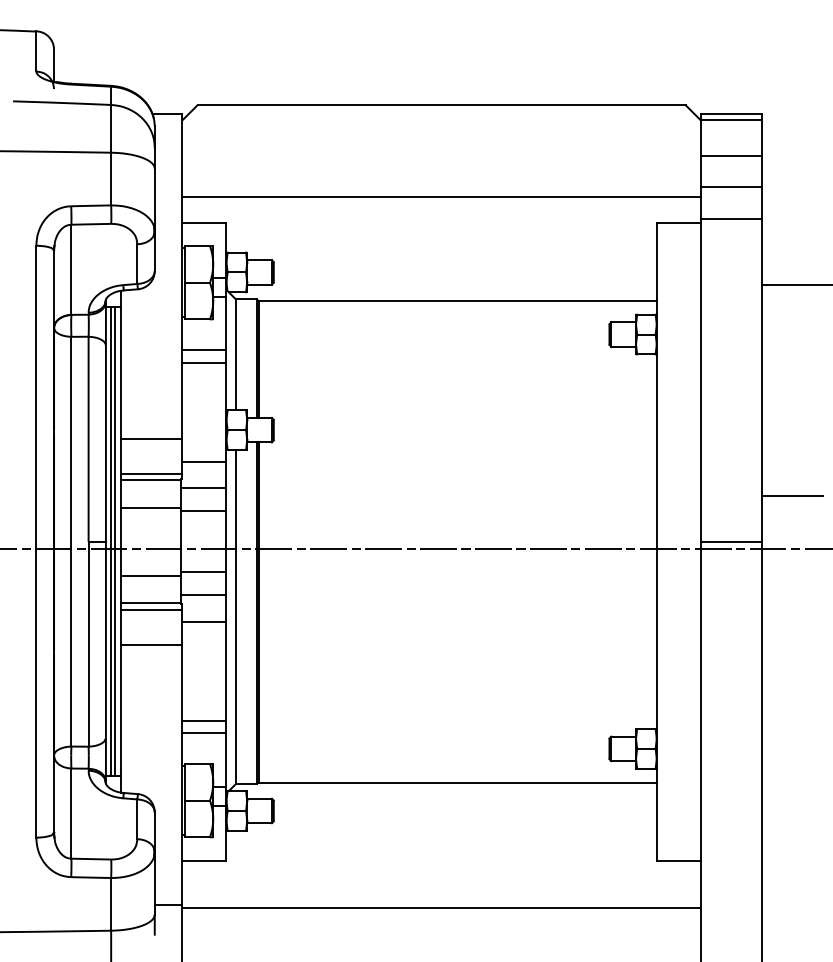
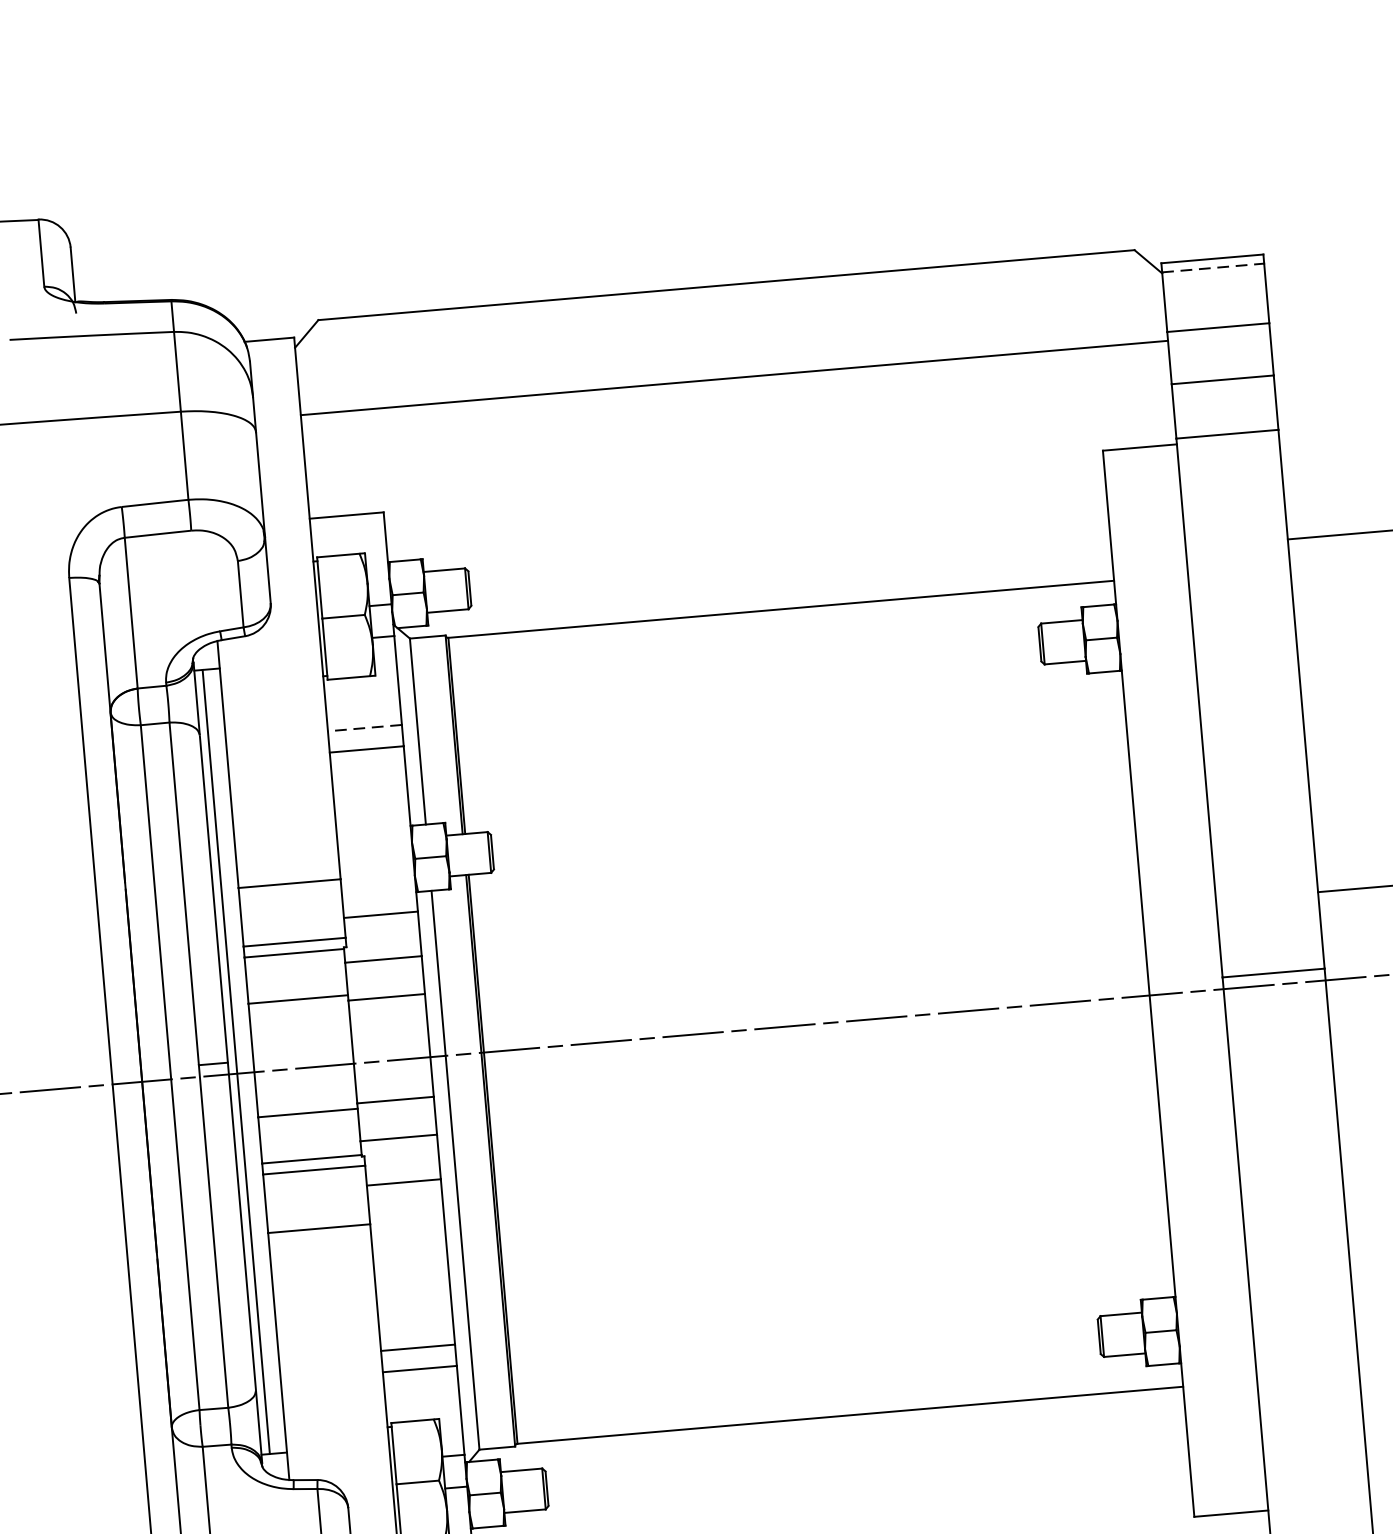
line: (731, 119) -> (1213, 267), solid -> dashed
line: (441, 196) -> (734, 377), moved
line: (203, 349) -> (363, 727), solid -> dashed
line: (115, 541) -> (243, 1060), removed

